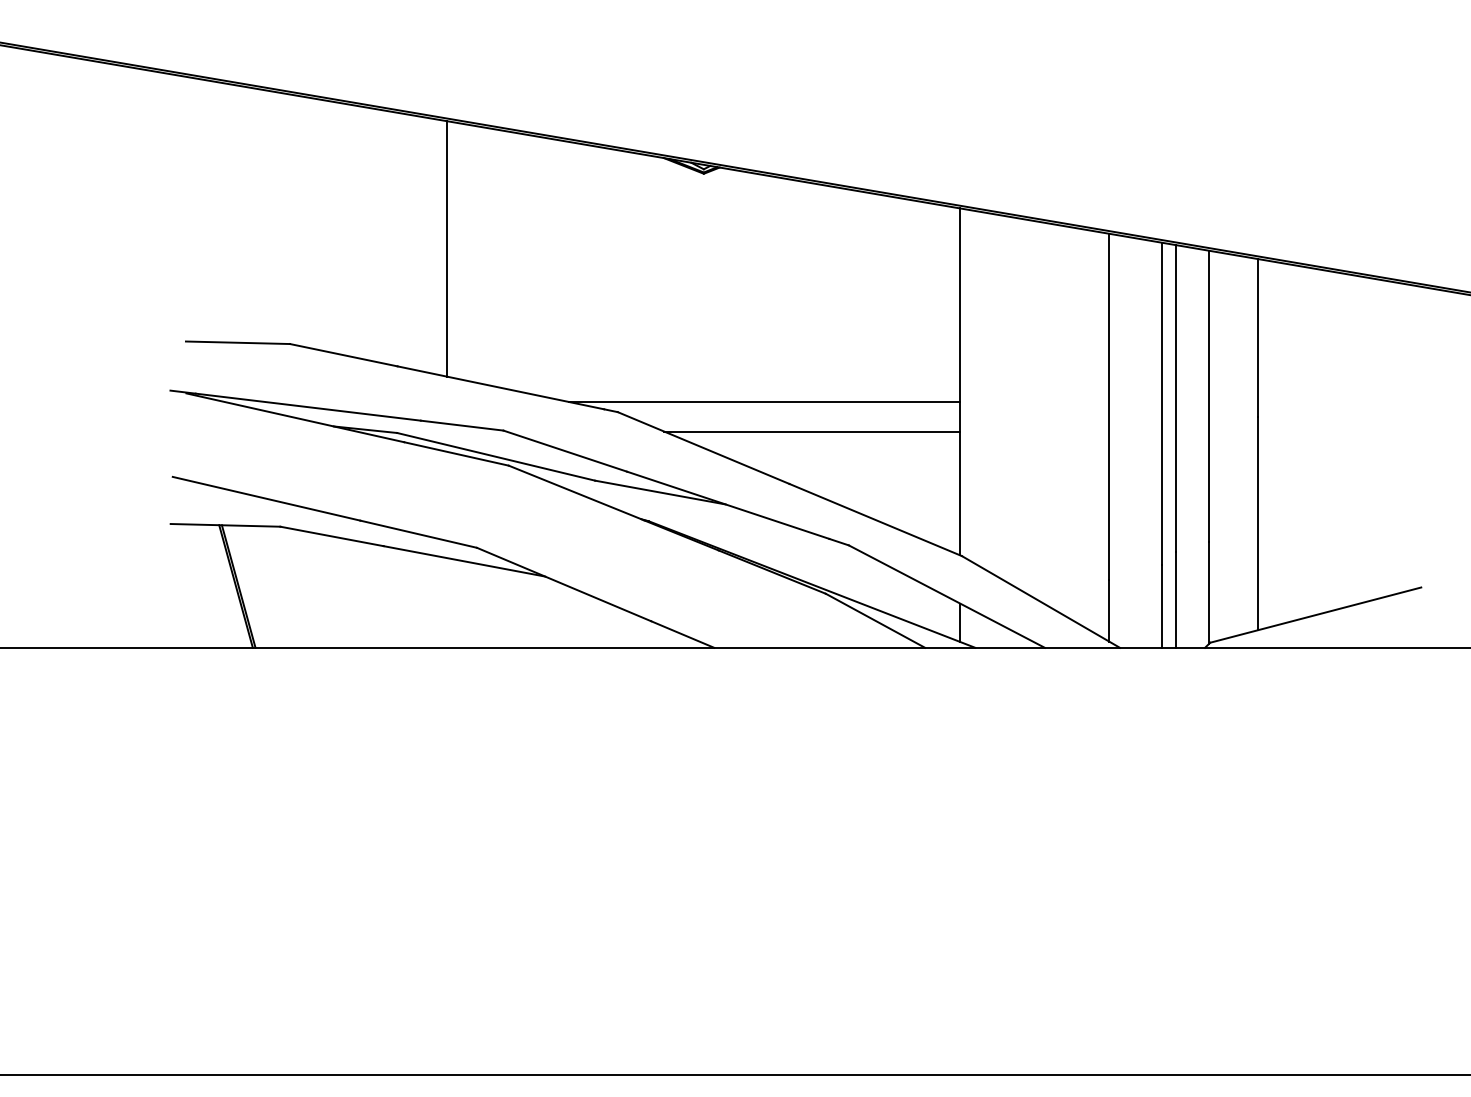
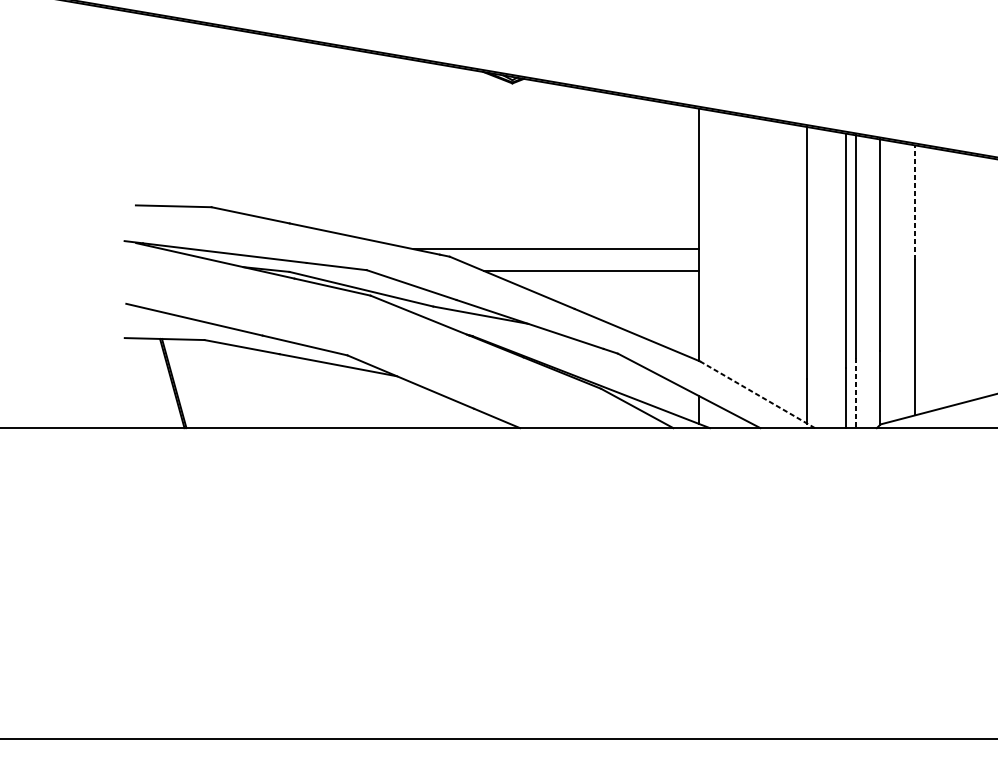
line: (447, 248) -> (326, 137), removed
line: (1257, 337) -> (915, 202), solid -> dashed
line: (1176, 600) -> (856, 393), solid -> dashed
line: (1040, 601) -> (757, 394), solid -> dashed

